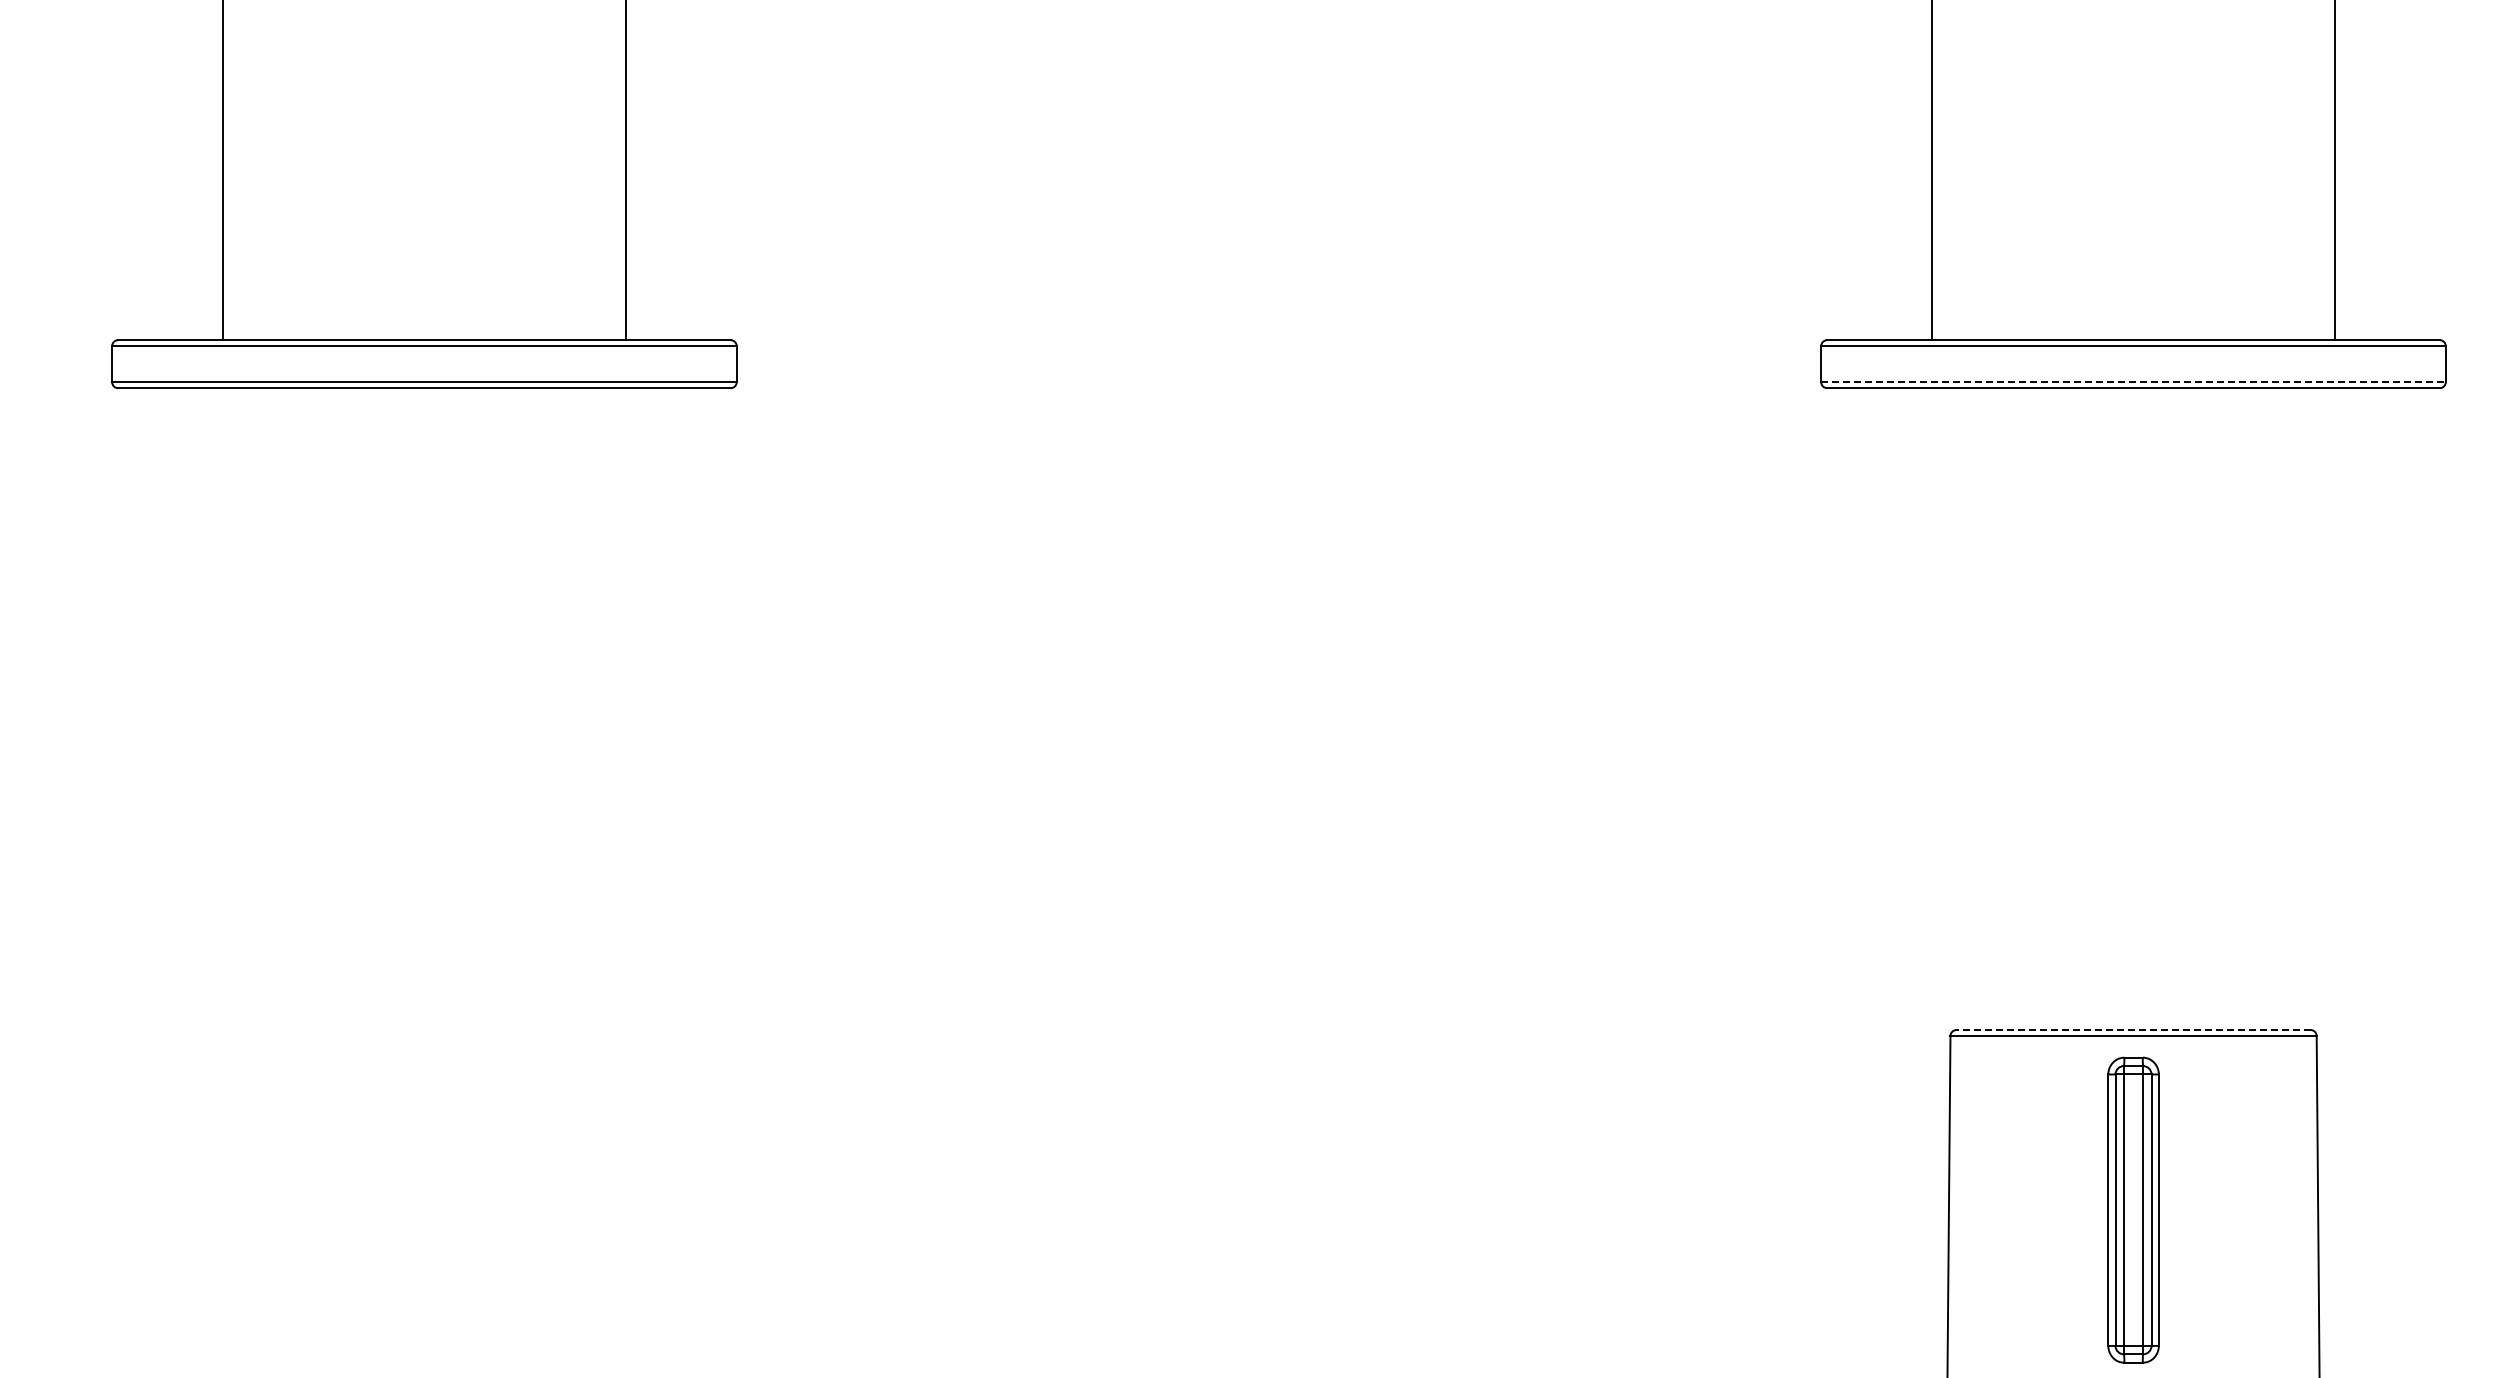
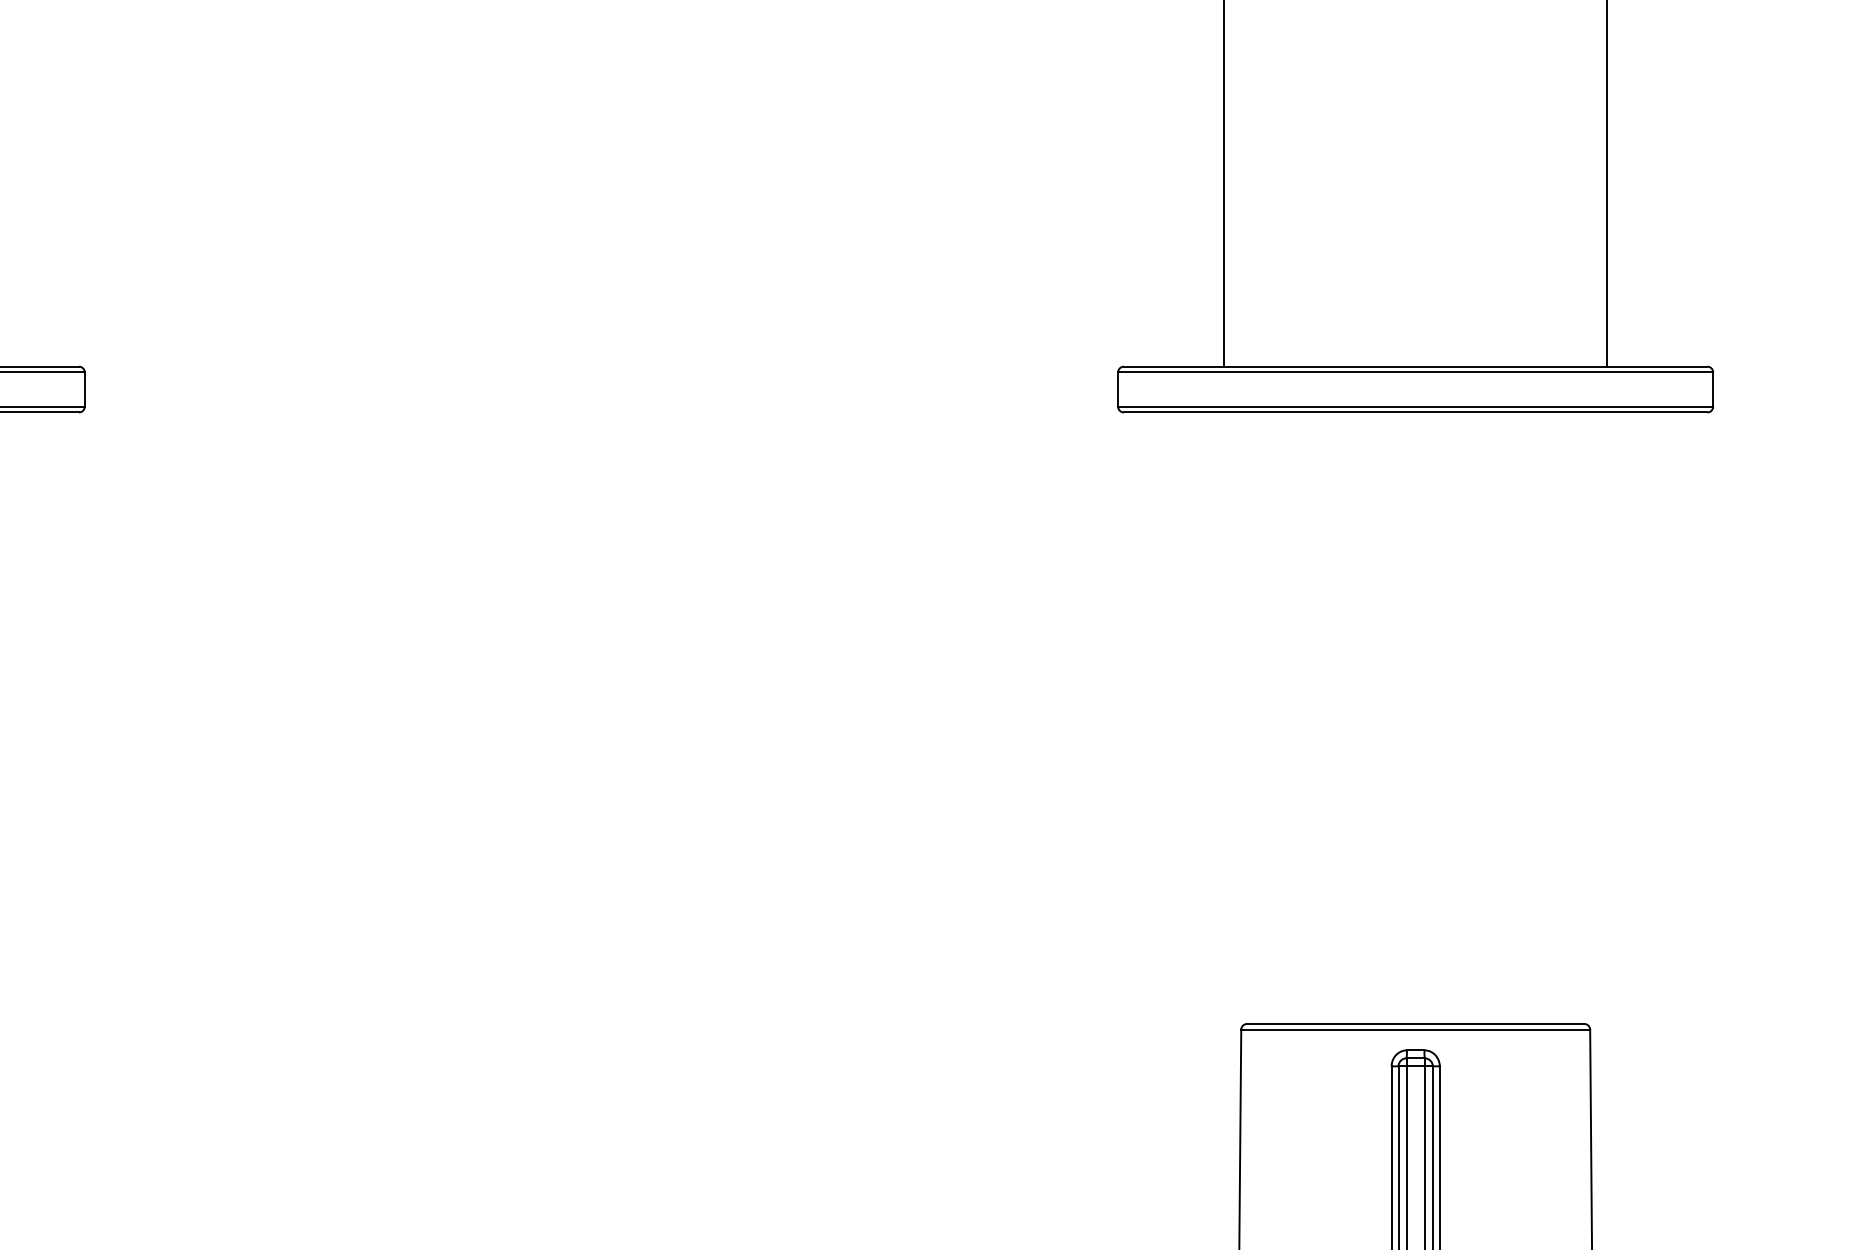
line: (2134, 382) -> (1416, 407), dashed -> solid
line: (2133, 1030) -> (1415, 1024), dashed -> solid

